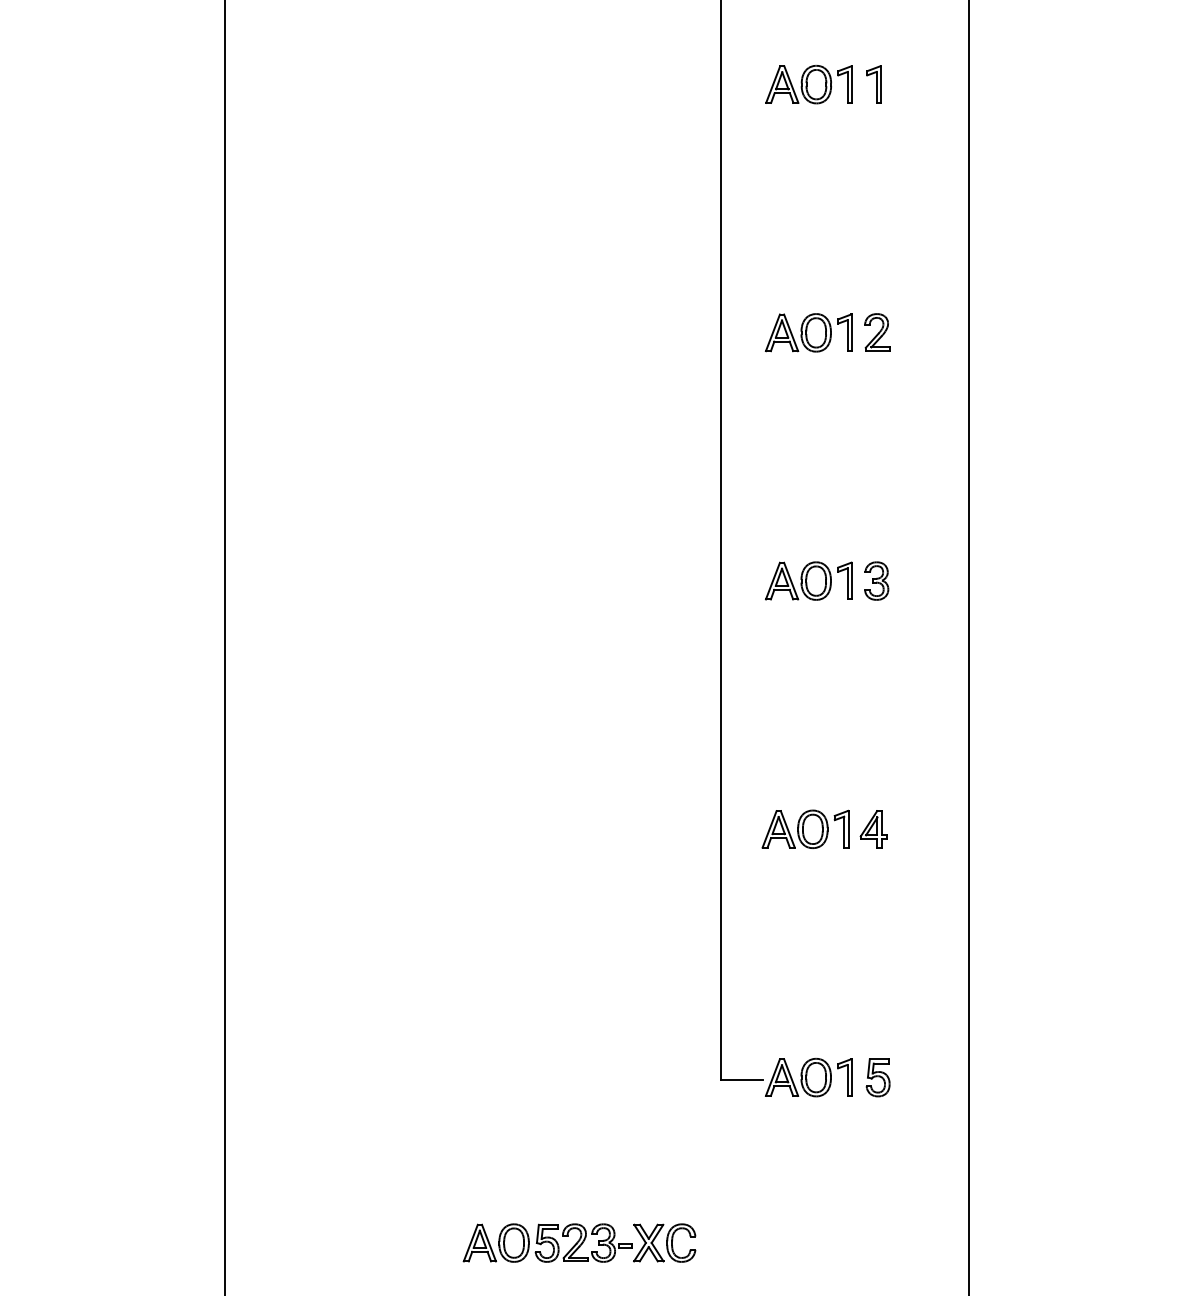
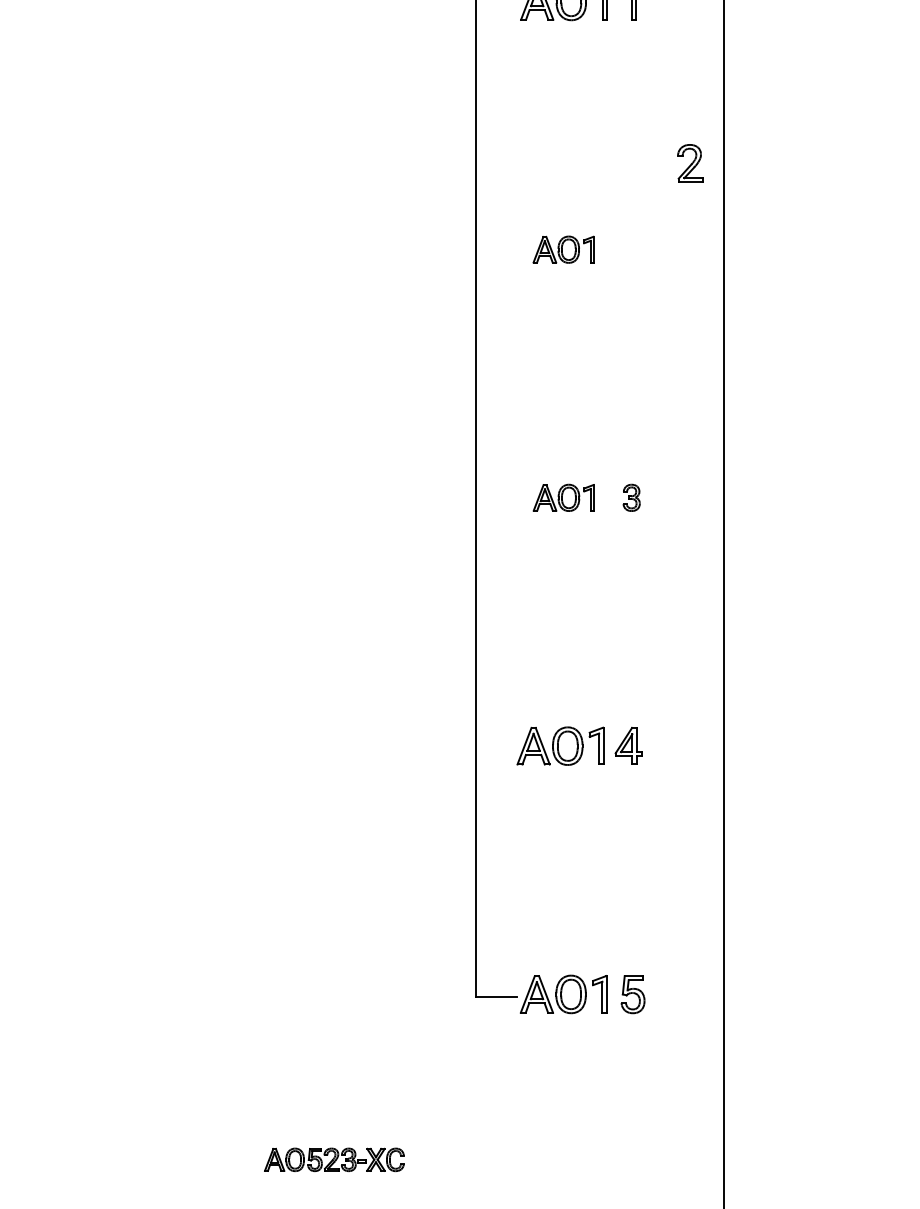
part: (808, 332) -> (563, 249), size x0.7
part: (877, 332) -> (690, 163), moved
part: (808, 580) -> (563, 497), size x0.7
part: (876, 580) -> (631, 497), size x0.7
part: (579, 1242) -> (334, 1159), size x0.6

